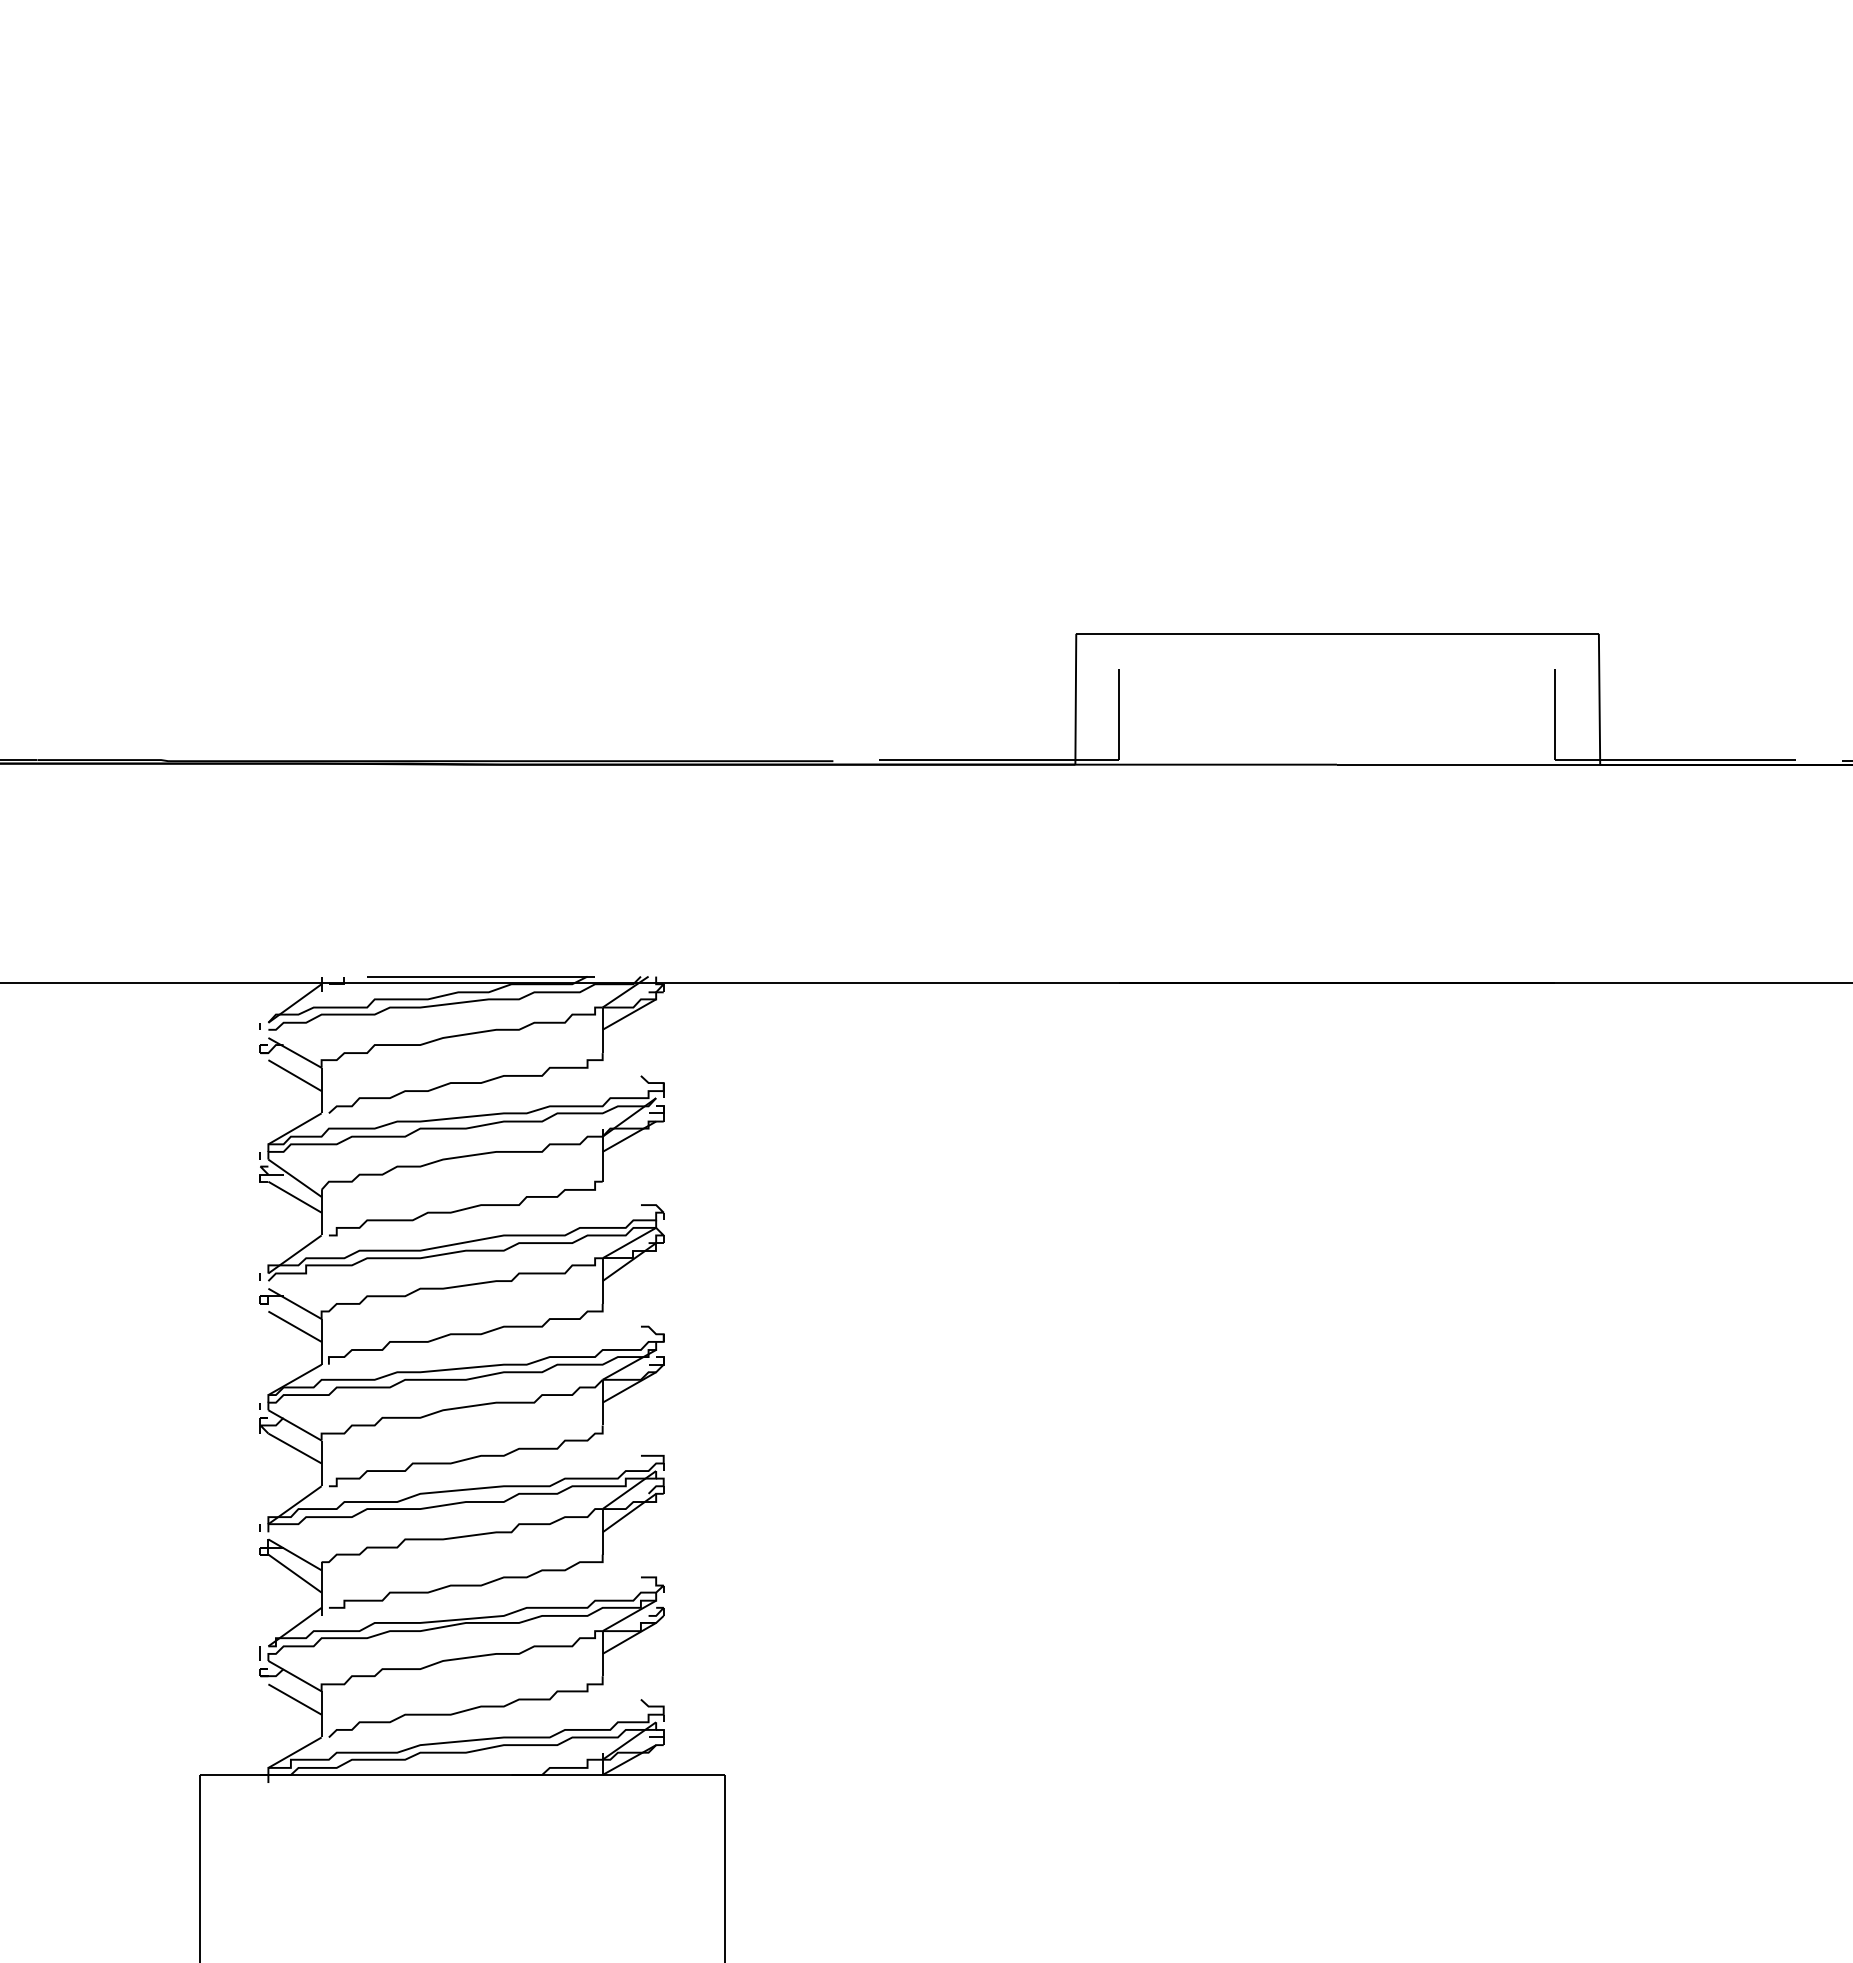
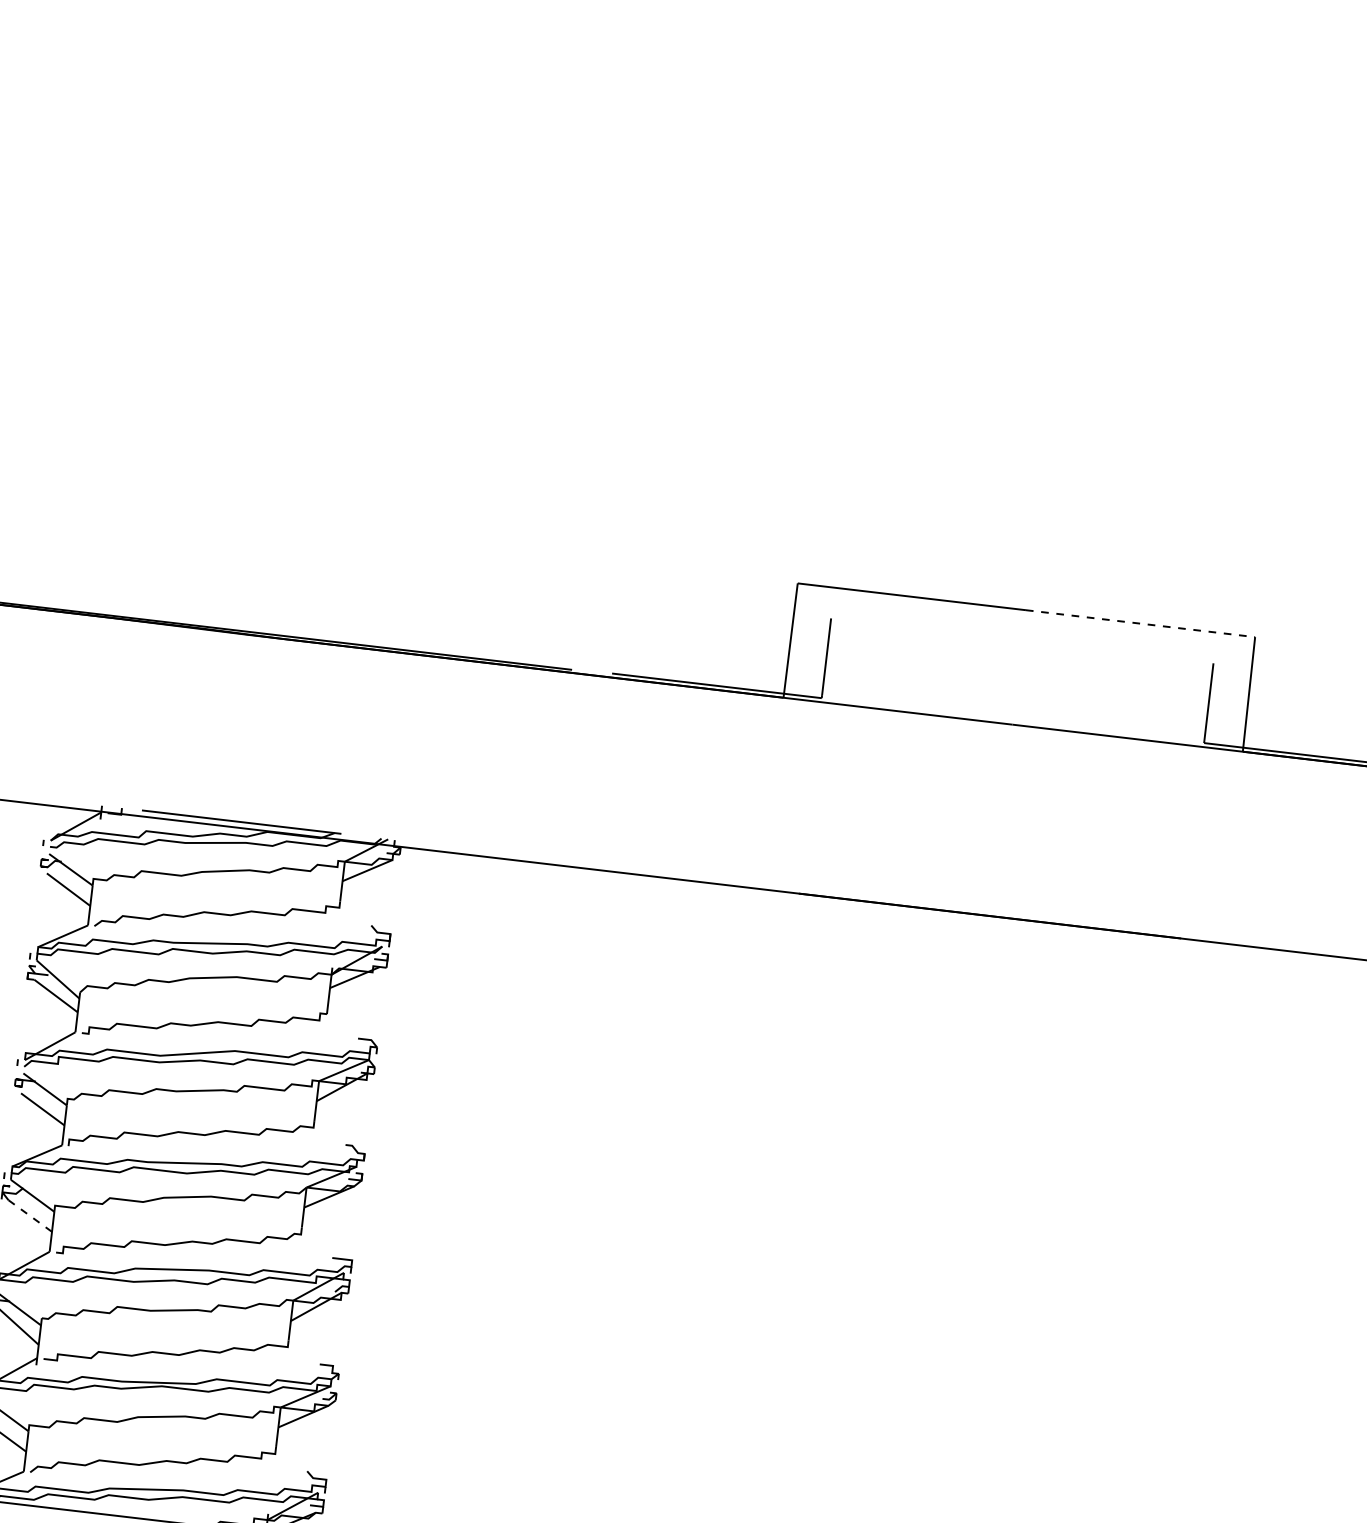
line: (1468, 633) -> (1141, 623), solid -> dashed
line: (295, 1448) -> (30, 1216), solid -> dashed

